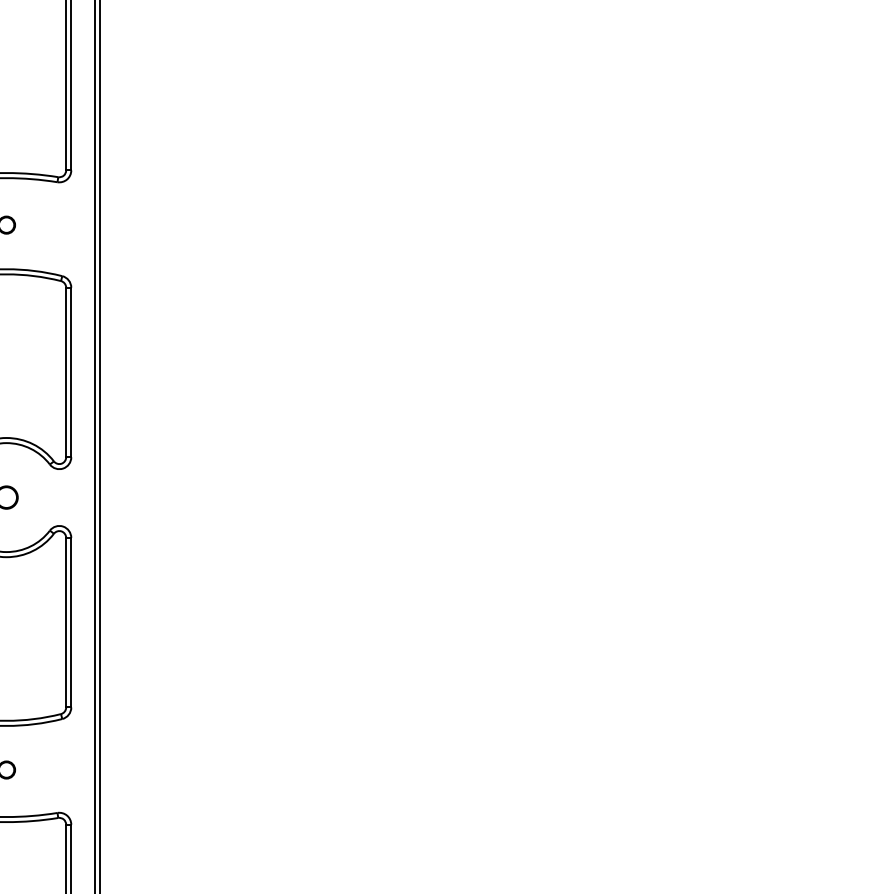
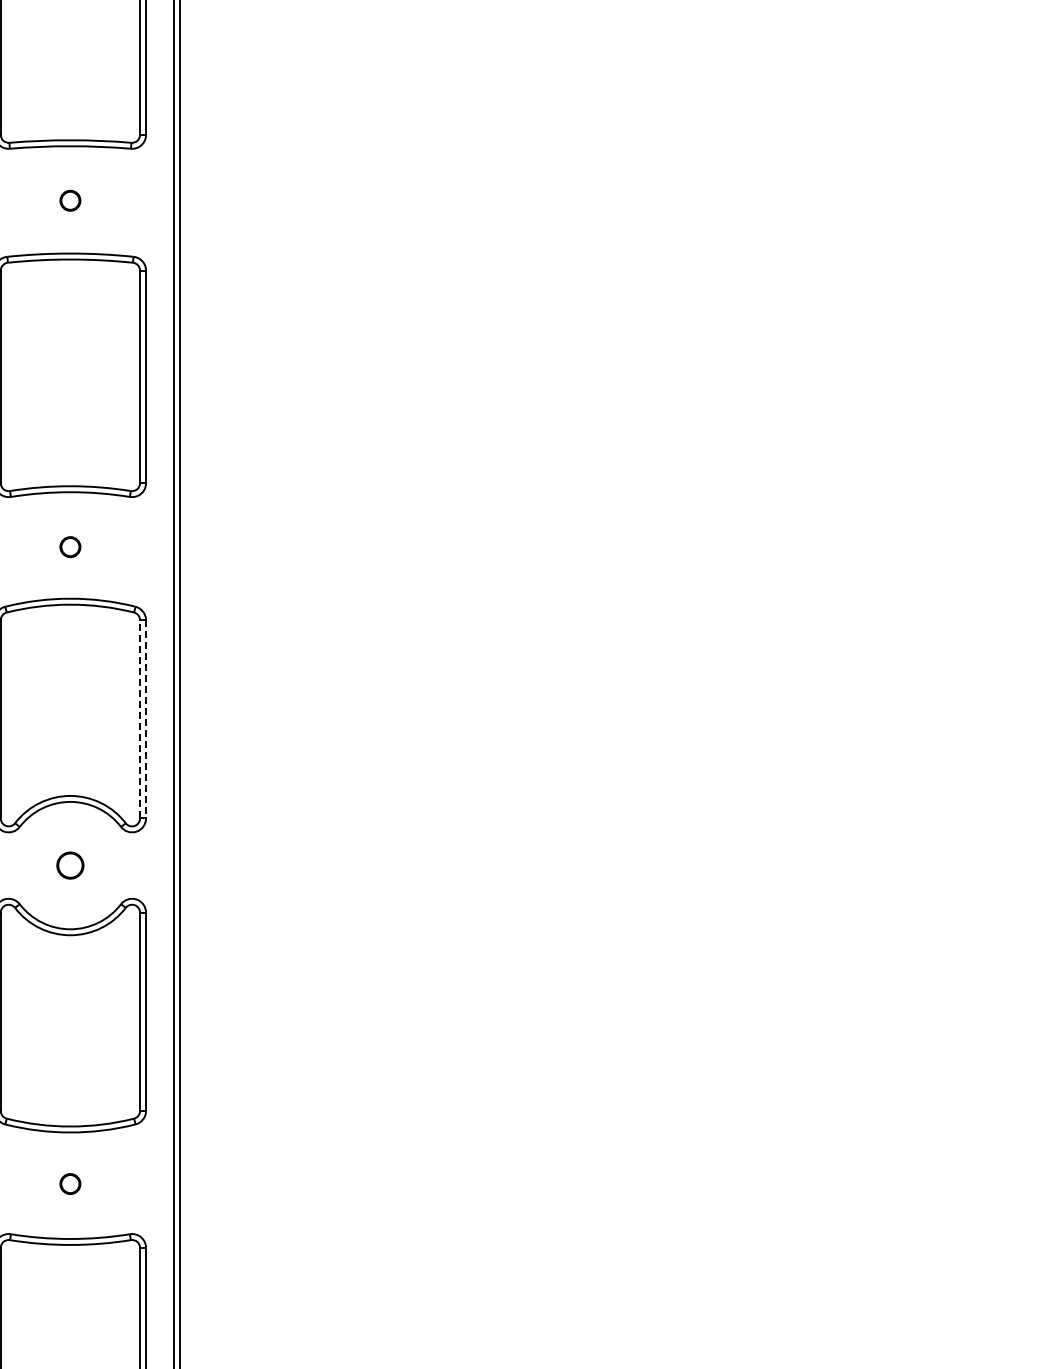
line: (66, 371) -> (140, 718), solid -> dashed
line: (71, 372) -> (146, 719), solid -> dashed

